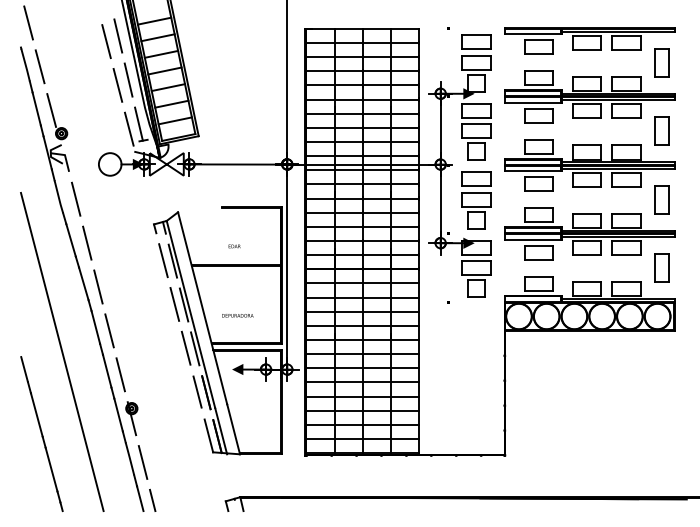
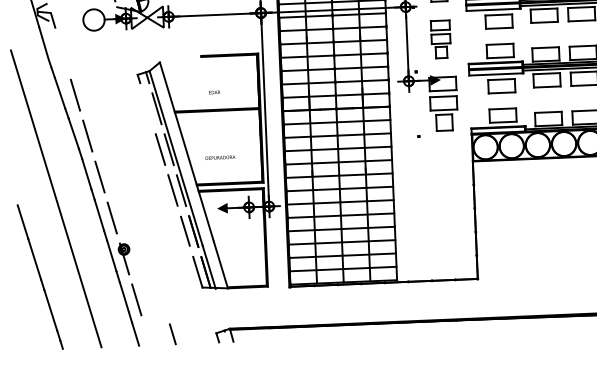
line: (75, 198) -> (62, 53), removed
part: (476, 200) -> (440, 39), size x0.7
line: (163, 260) -> (148, 108), removed
line: (152, 499) -> (172, 333), moved

